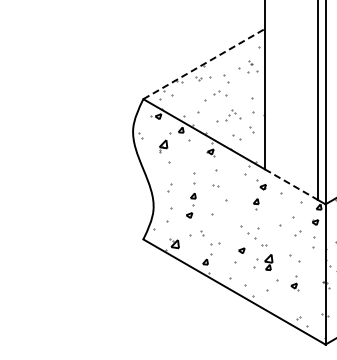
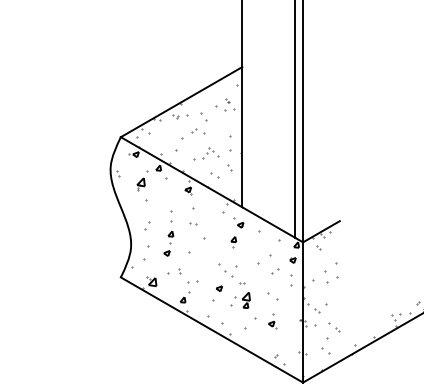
line: (204, 63) -> (182, 101), dashed -> solid
line: (290, 184) -> (268, 222), dashed -> solid

